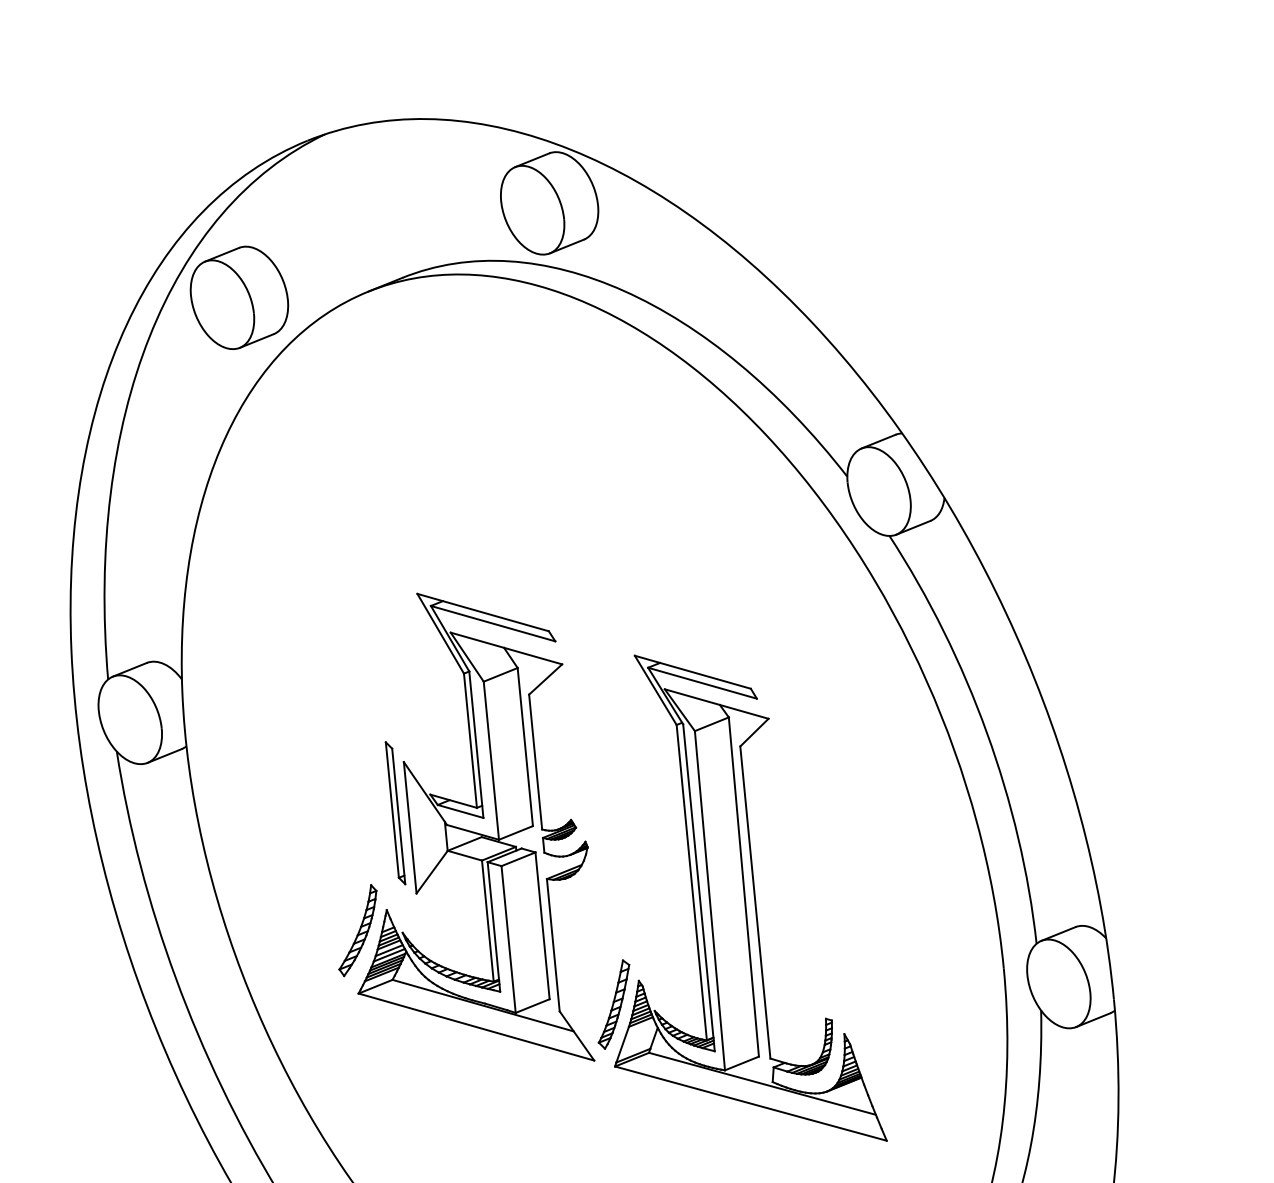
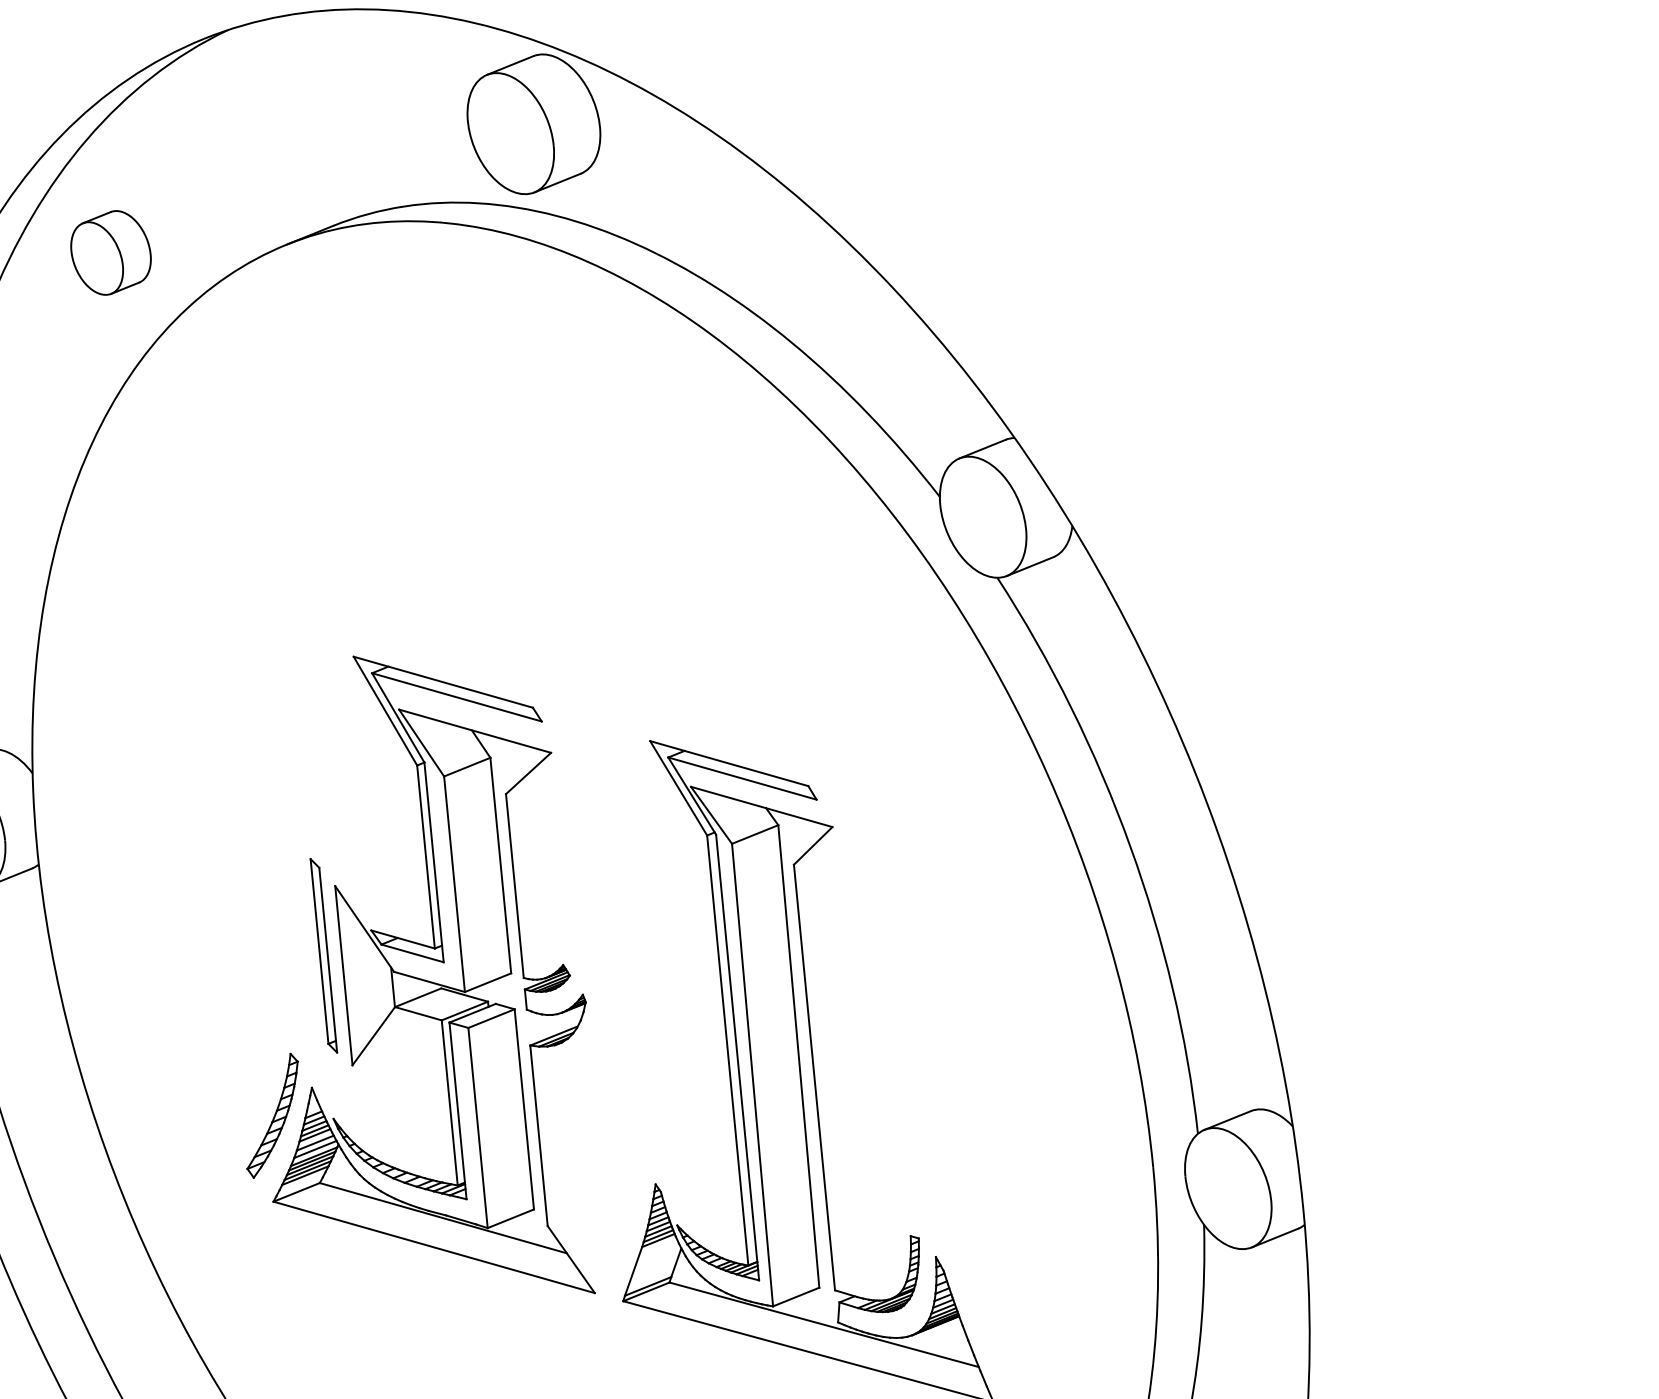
part: (239, 297) -> (111, 252), size x0.6
part: (613, 1004) -> (621, 1216), removed

